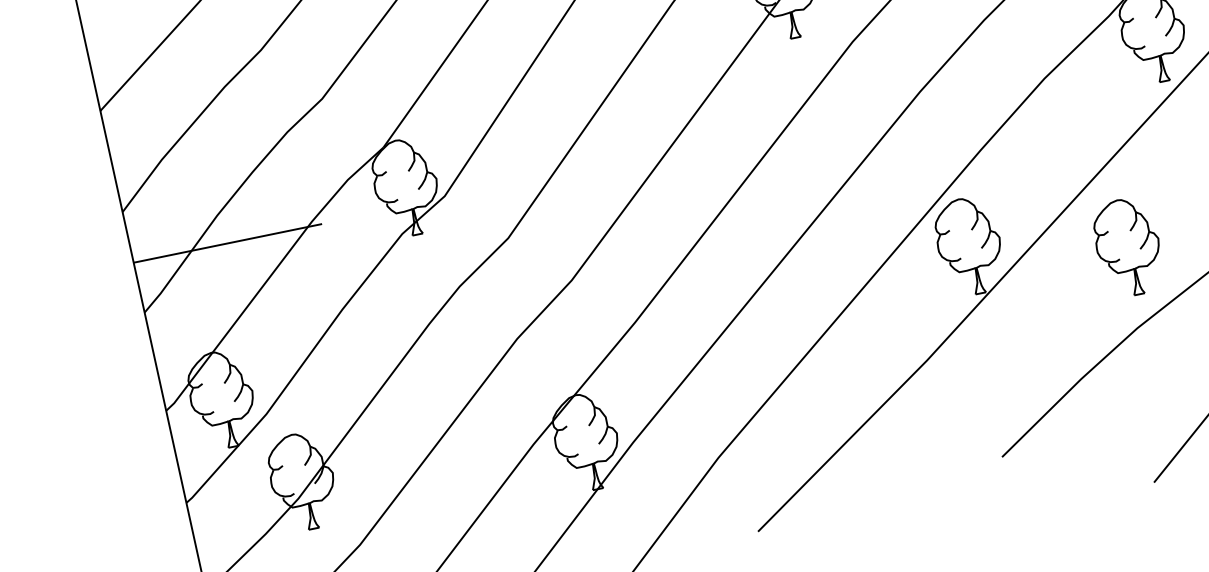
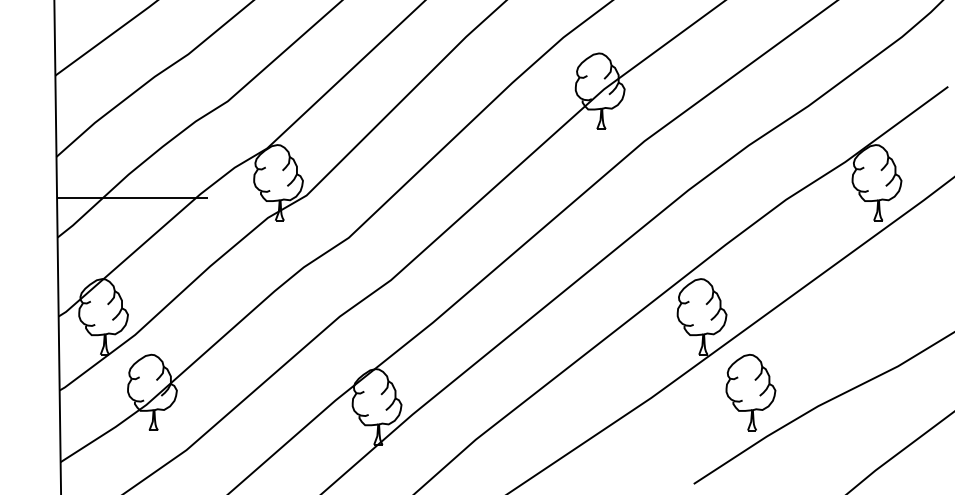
part: (1127, 247) -> (750, 392), moved

